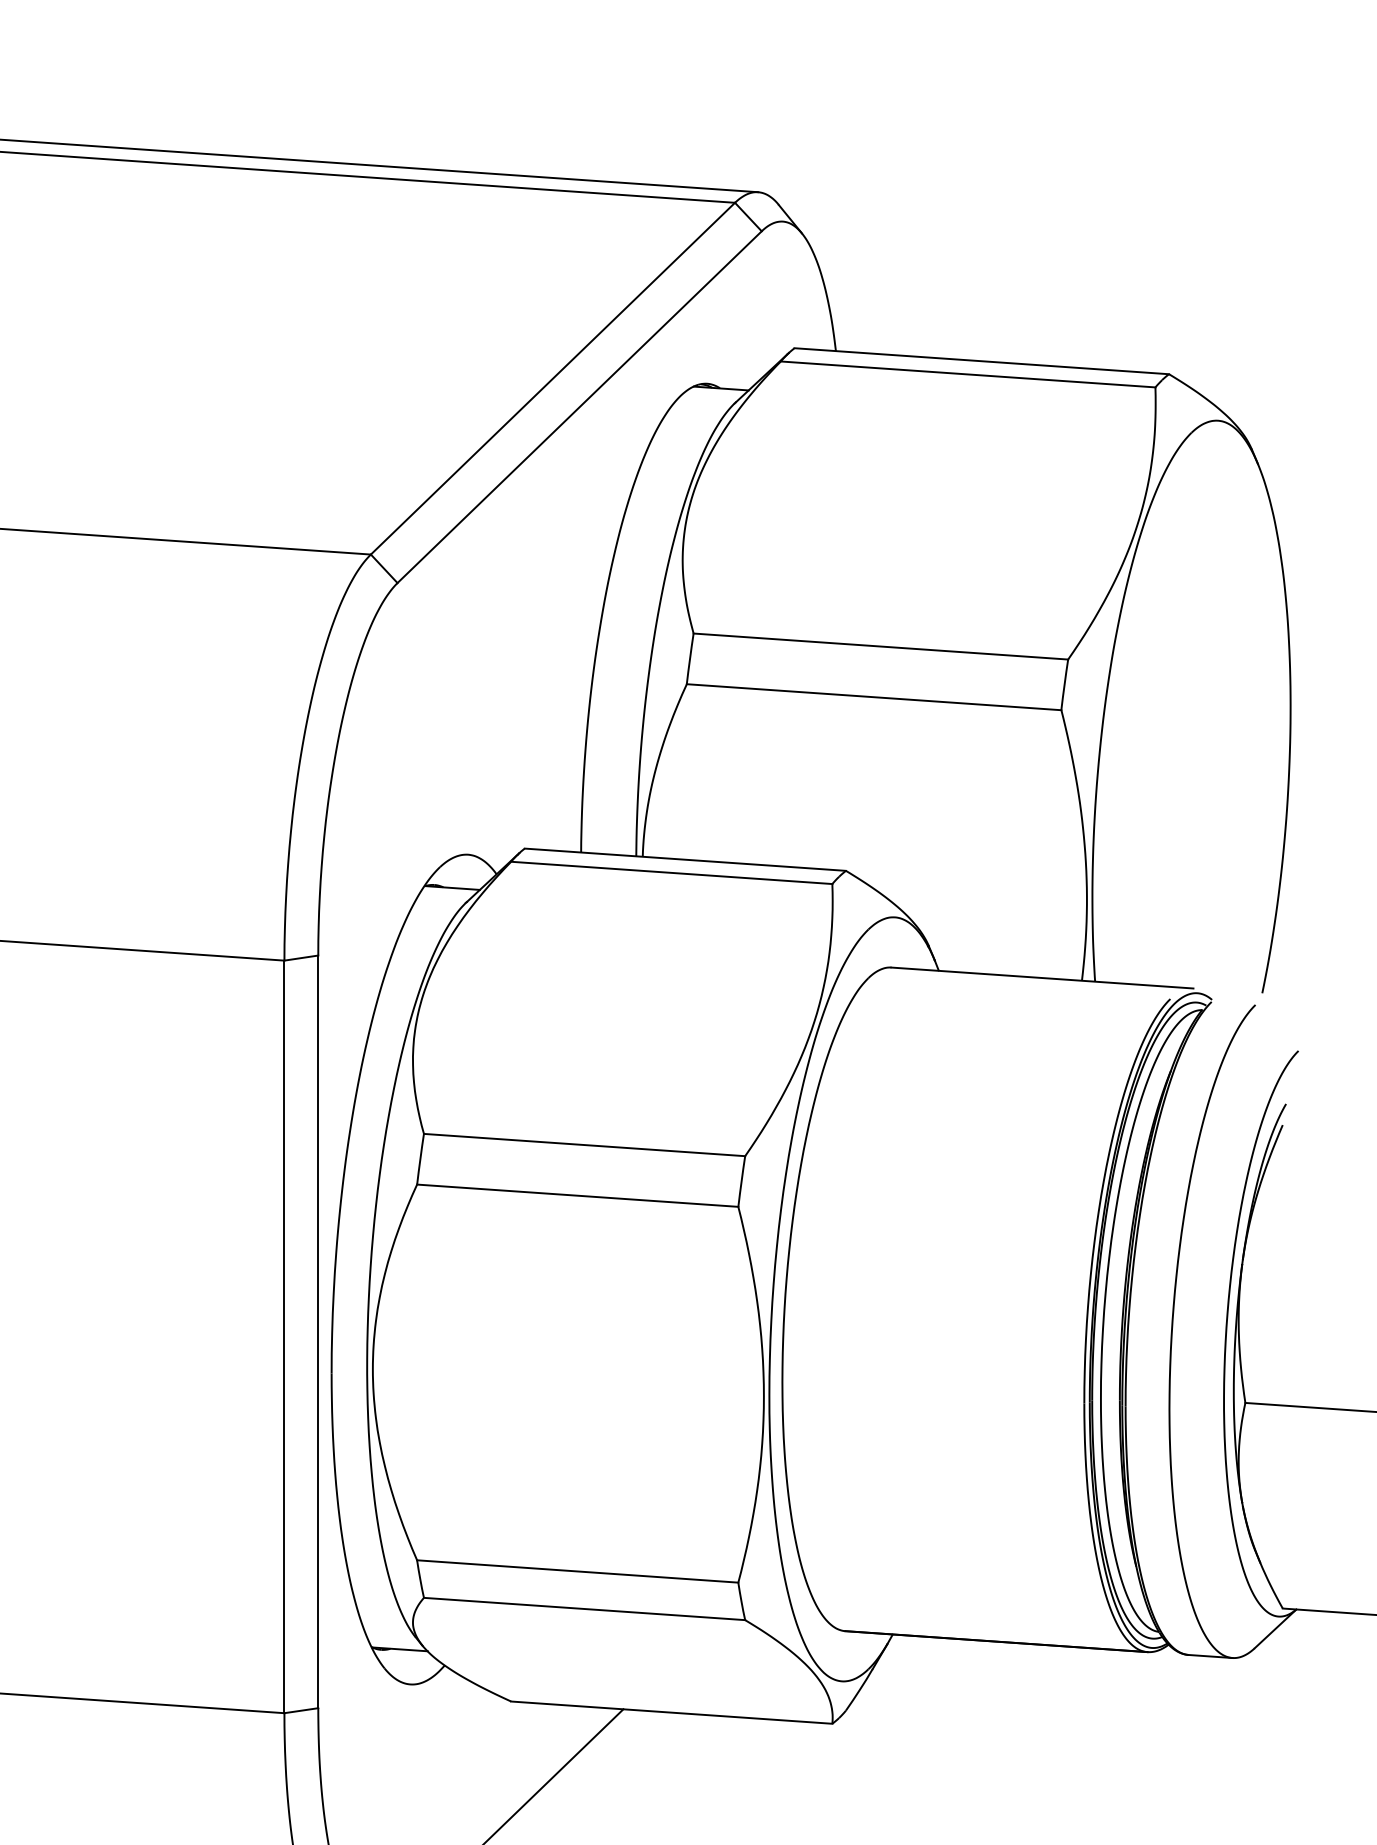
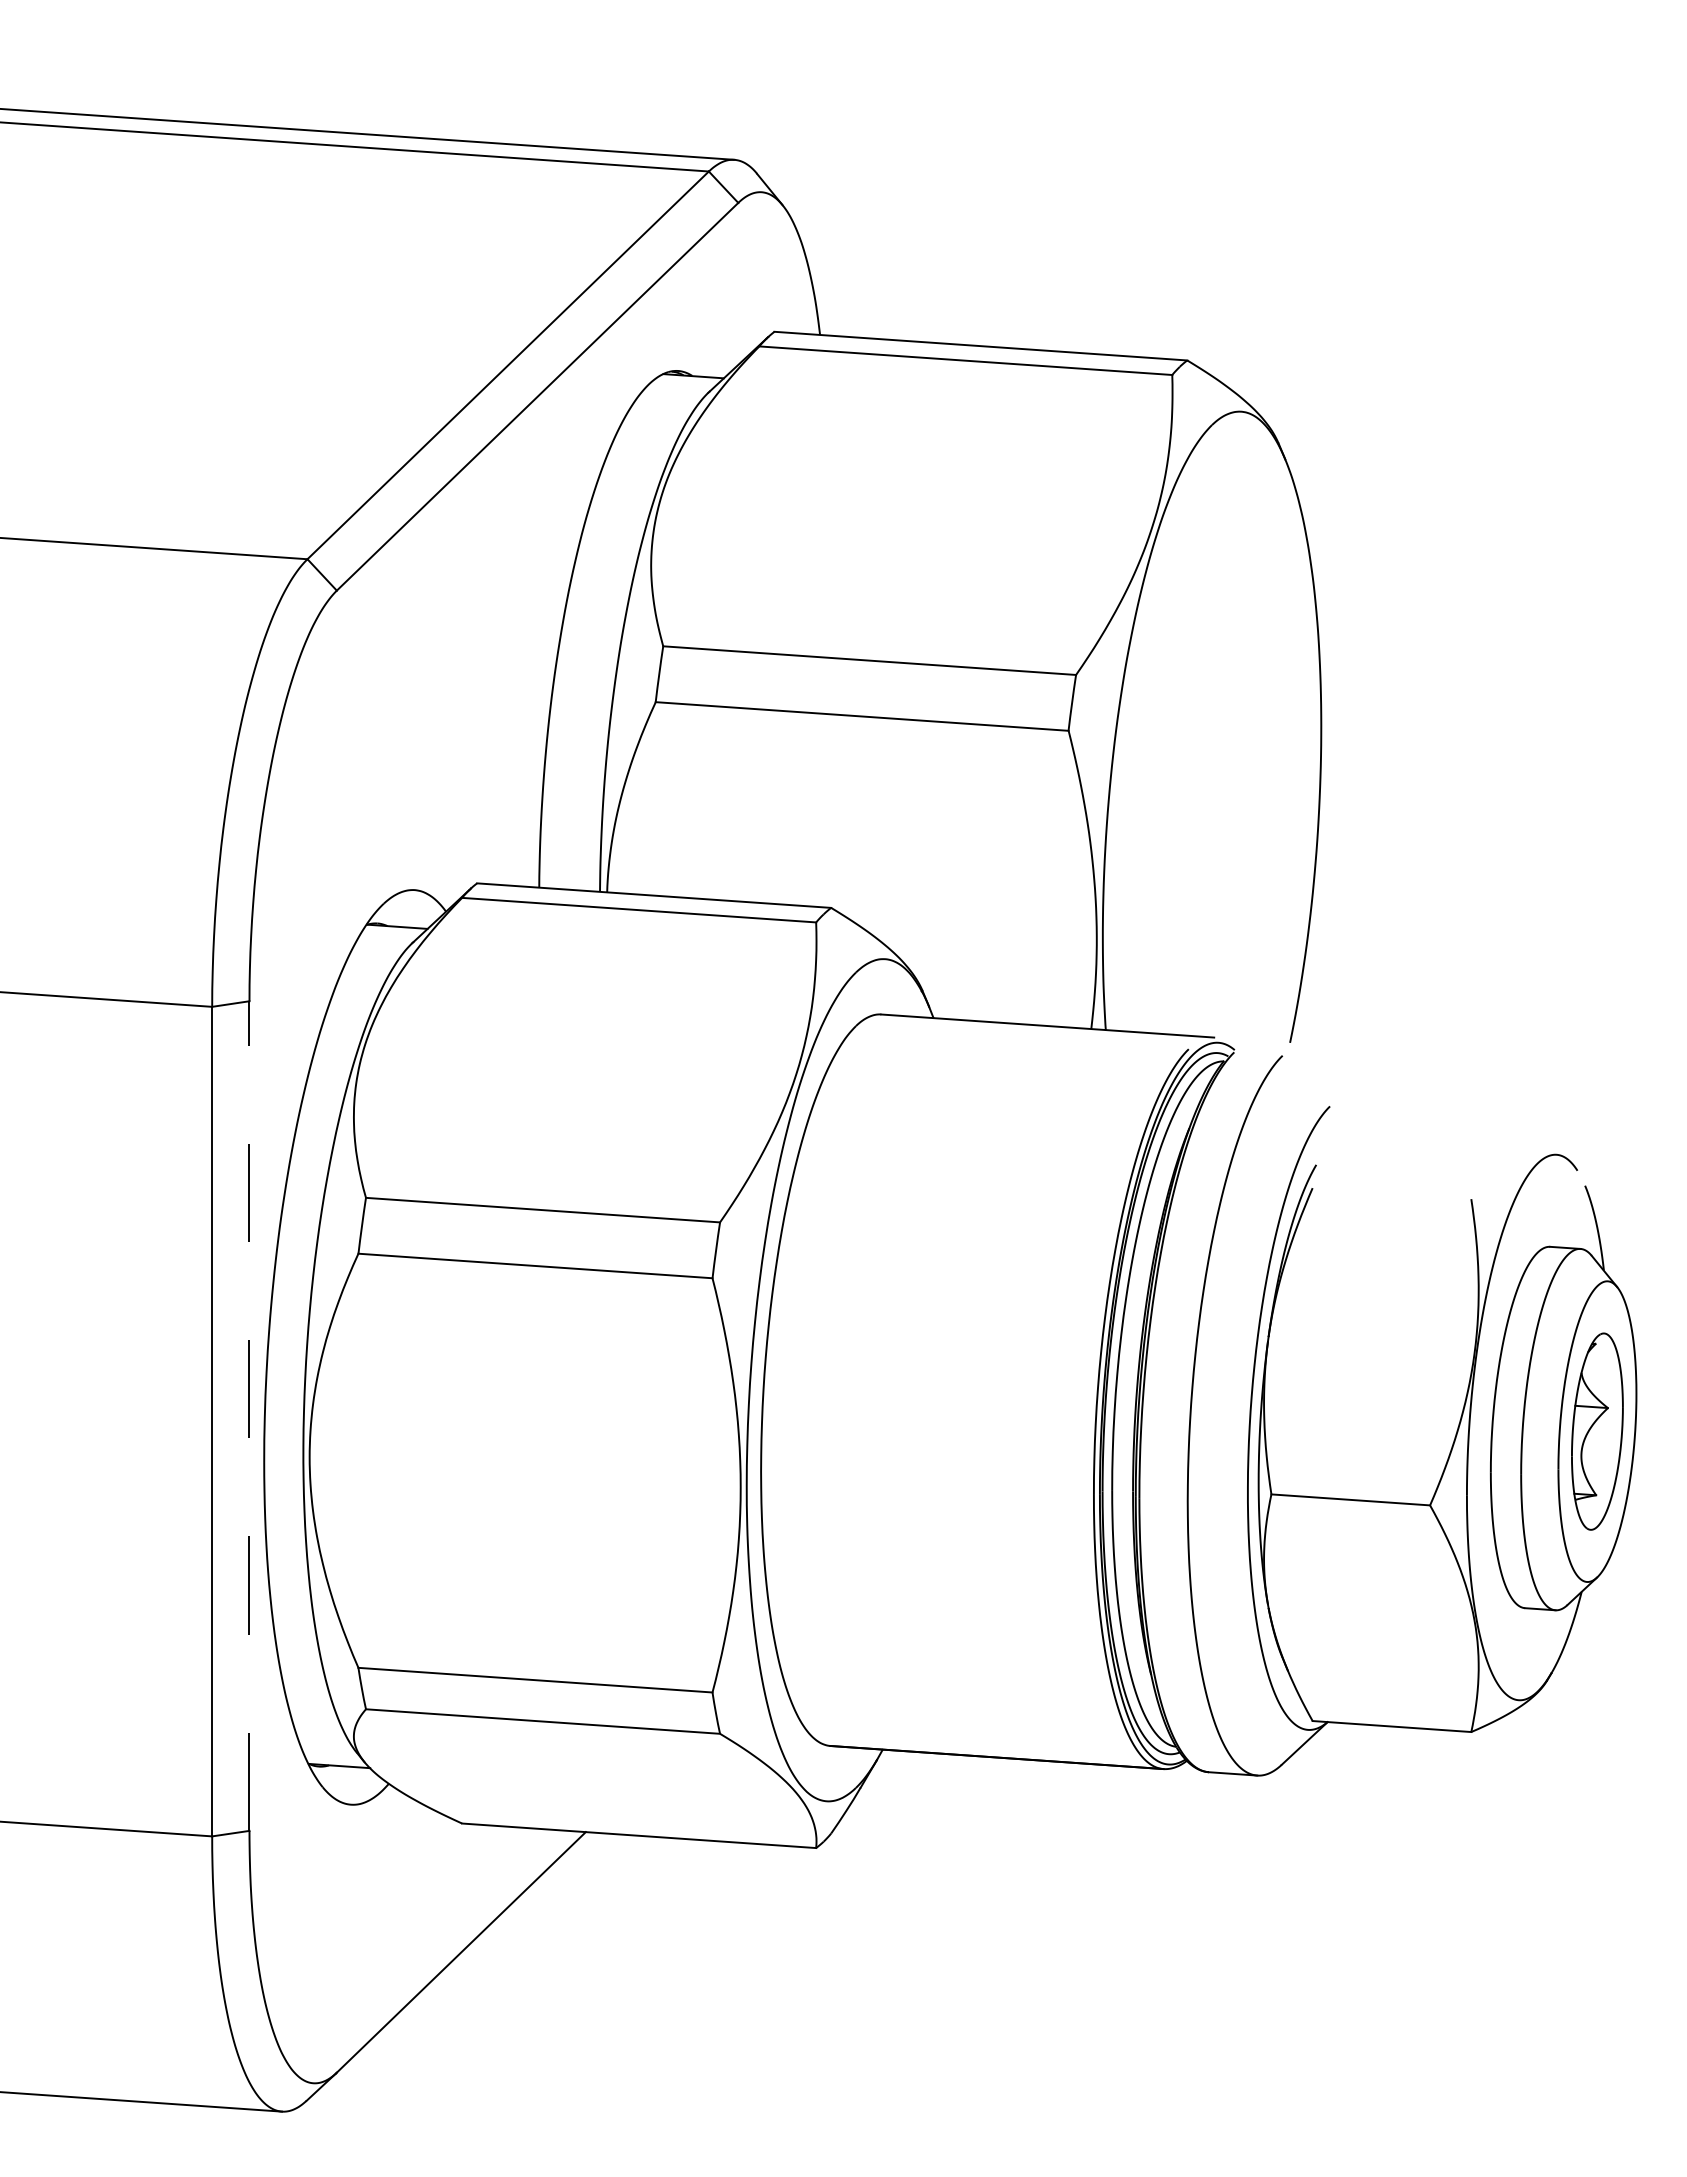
line: (318, 1332) -> (249, 1416), solid -> dashed

